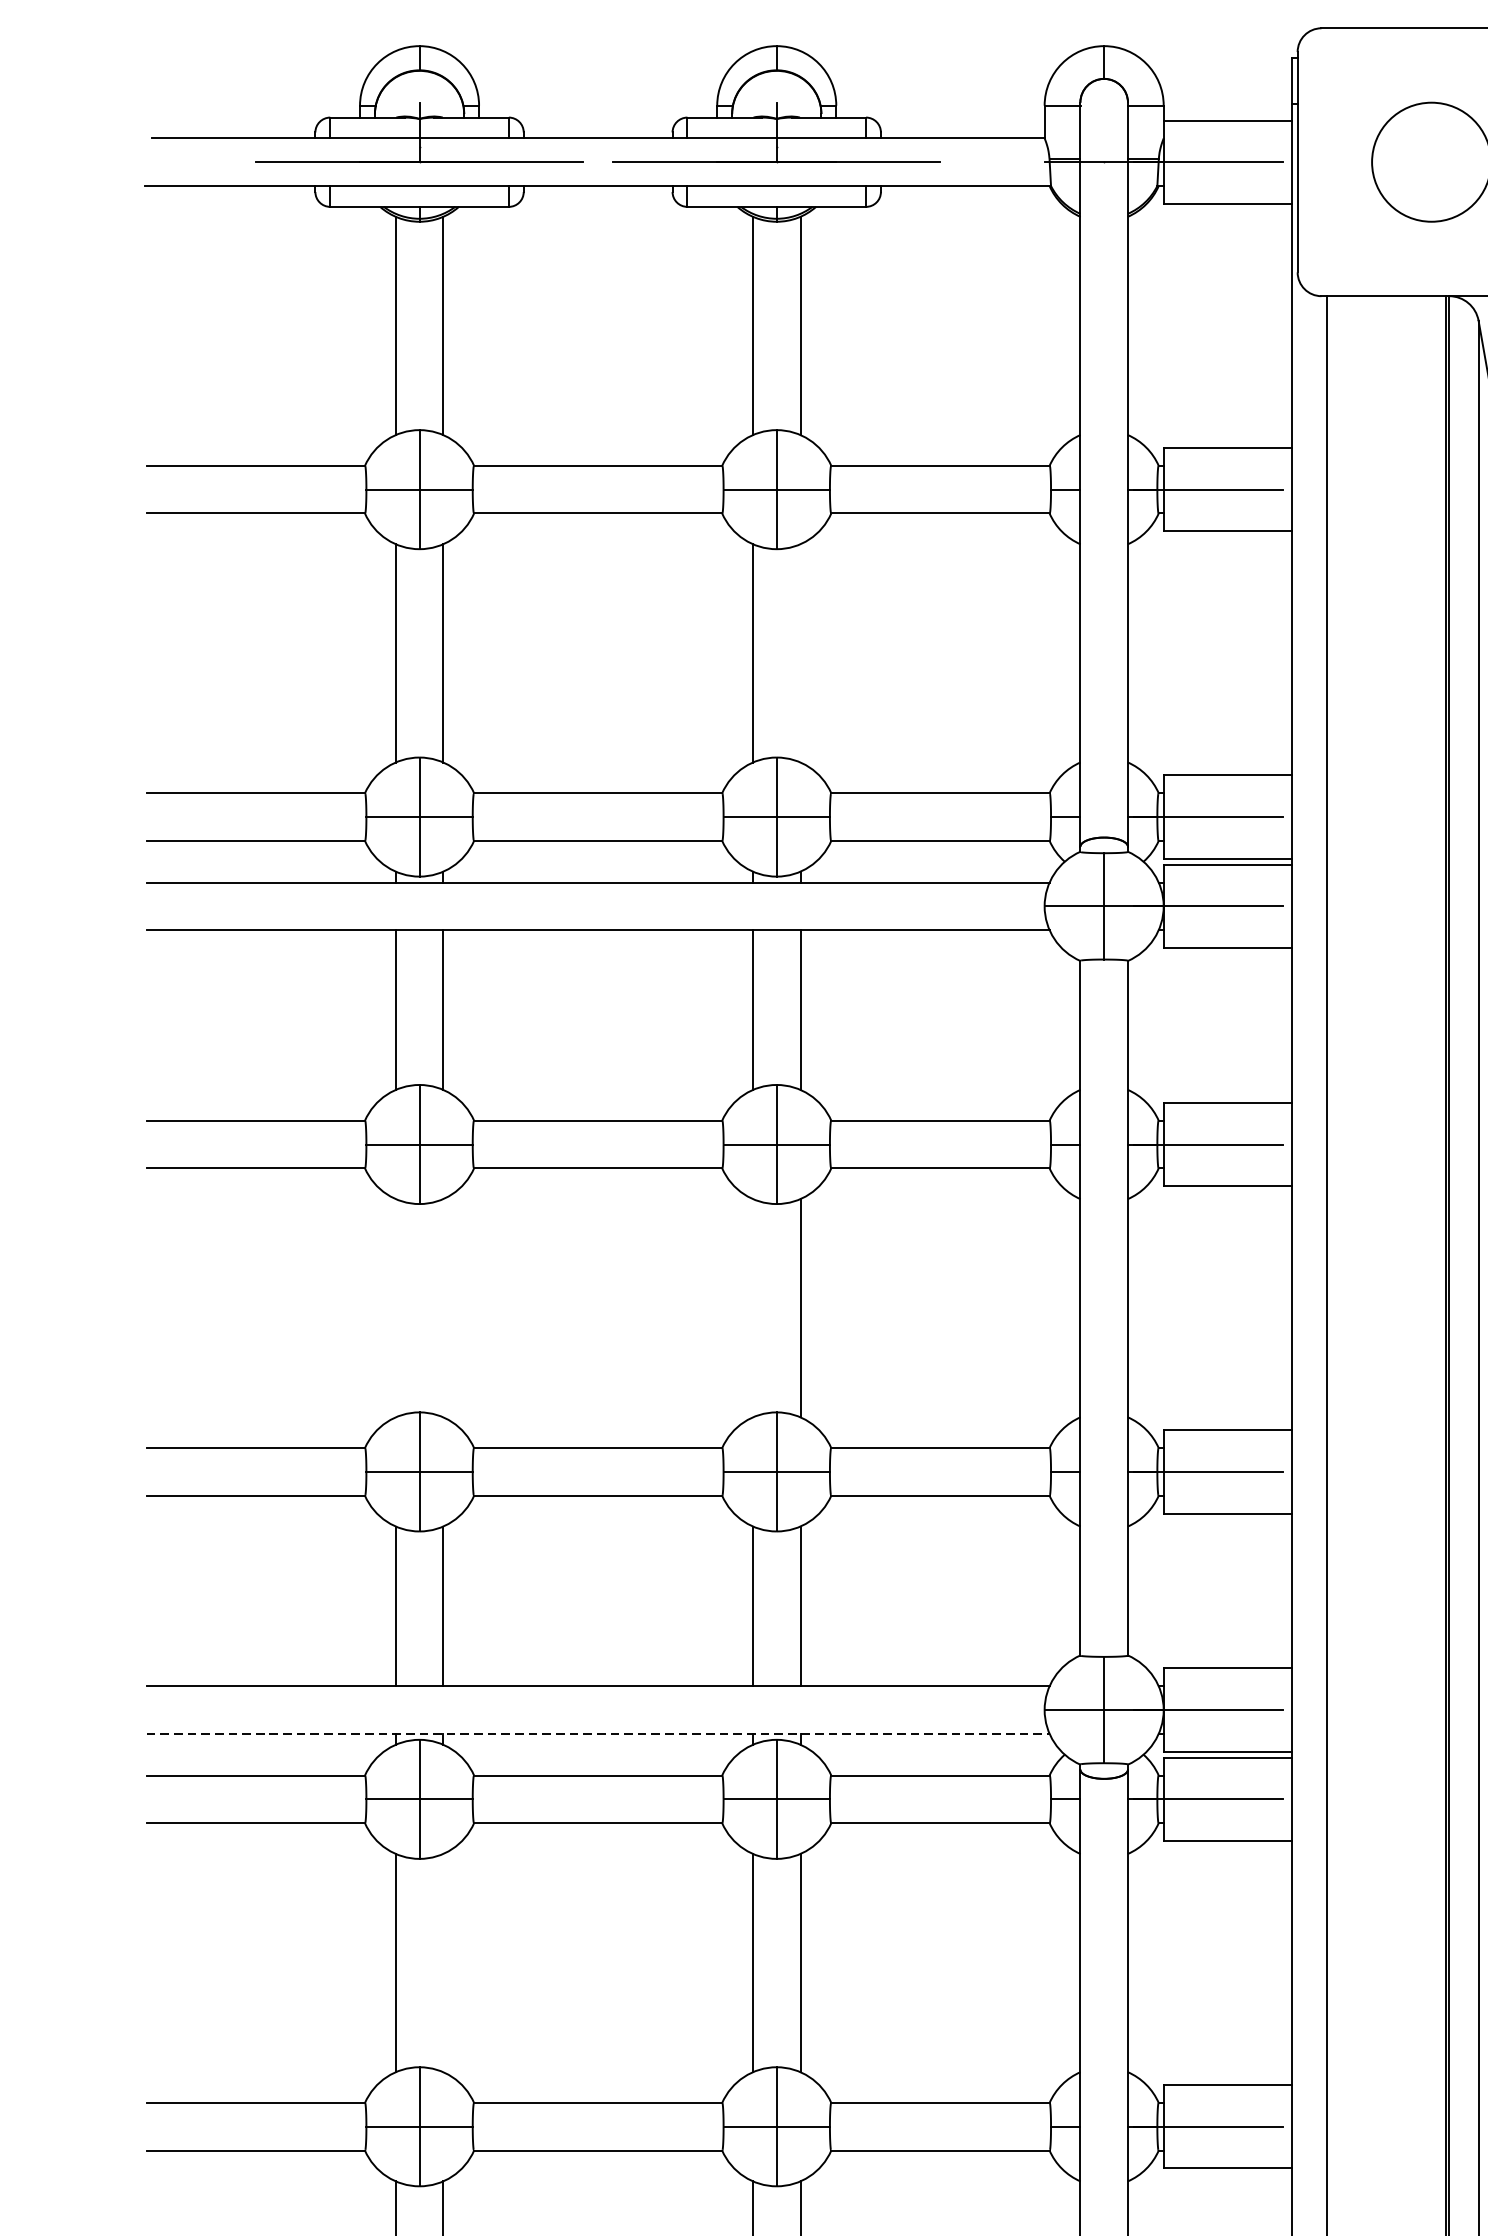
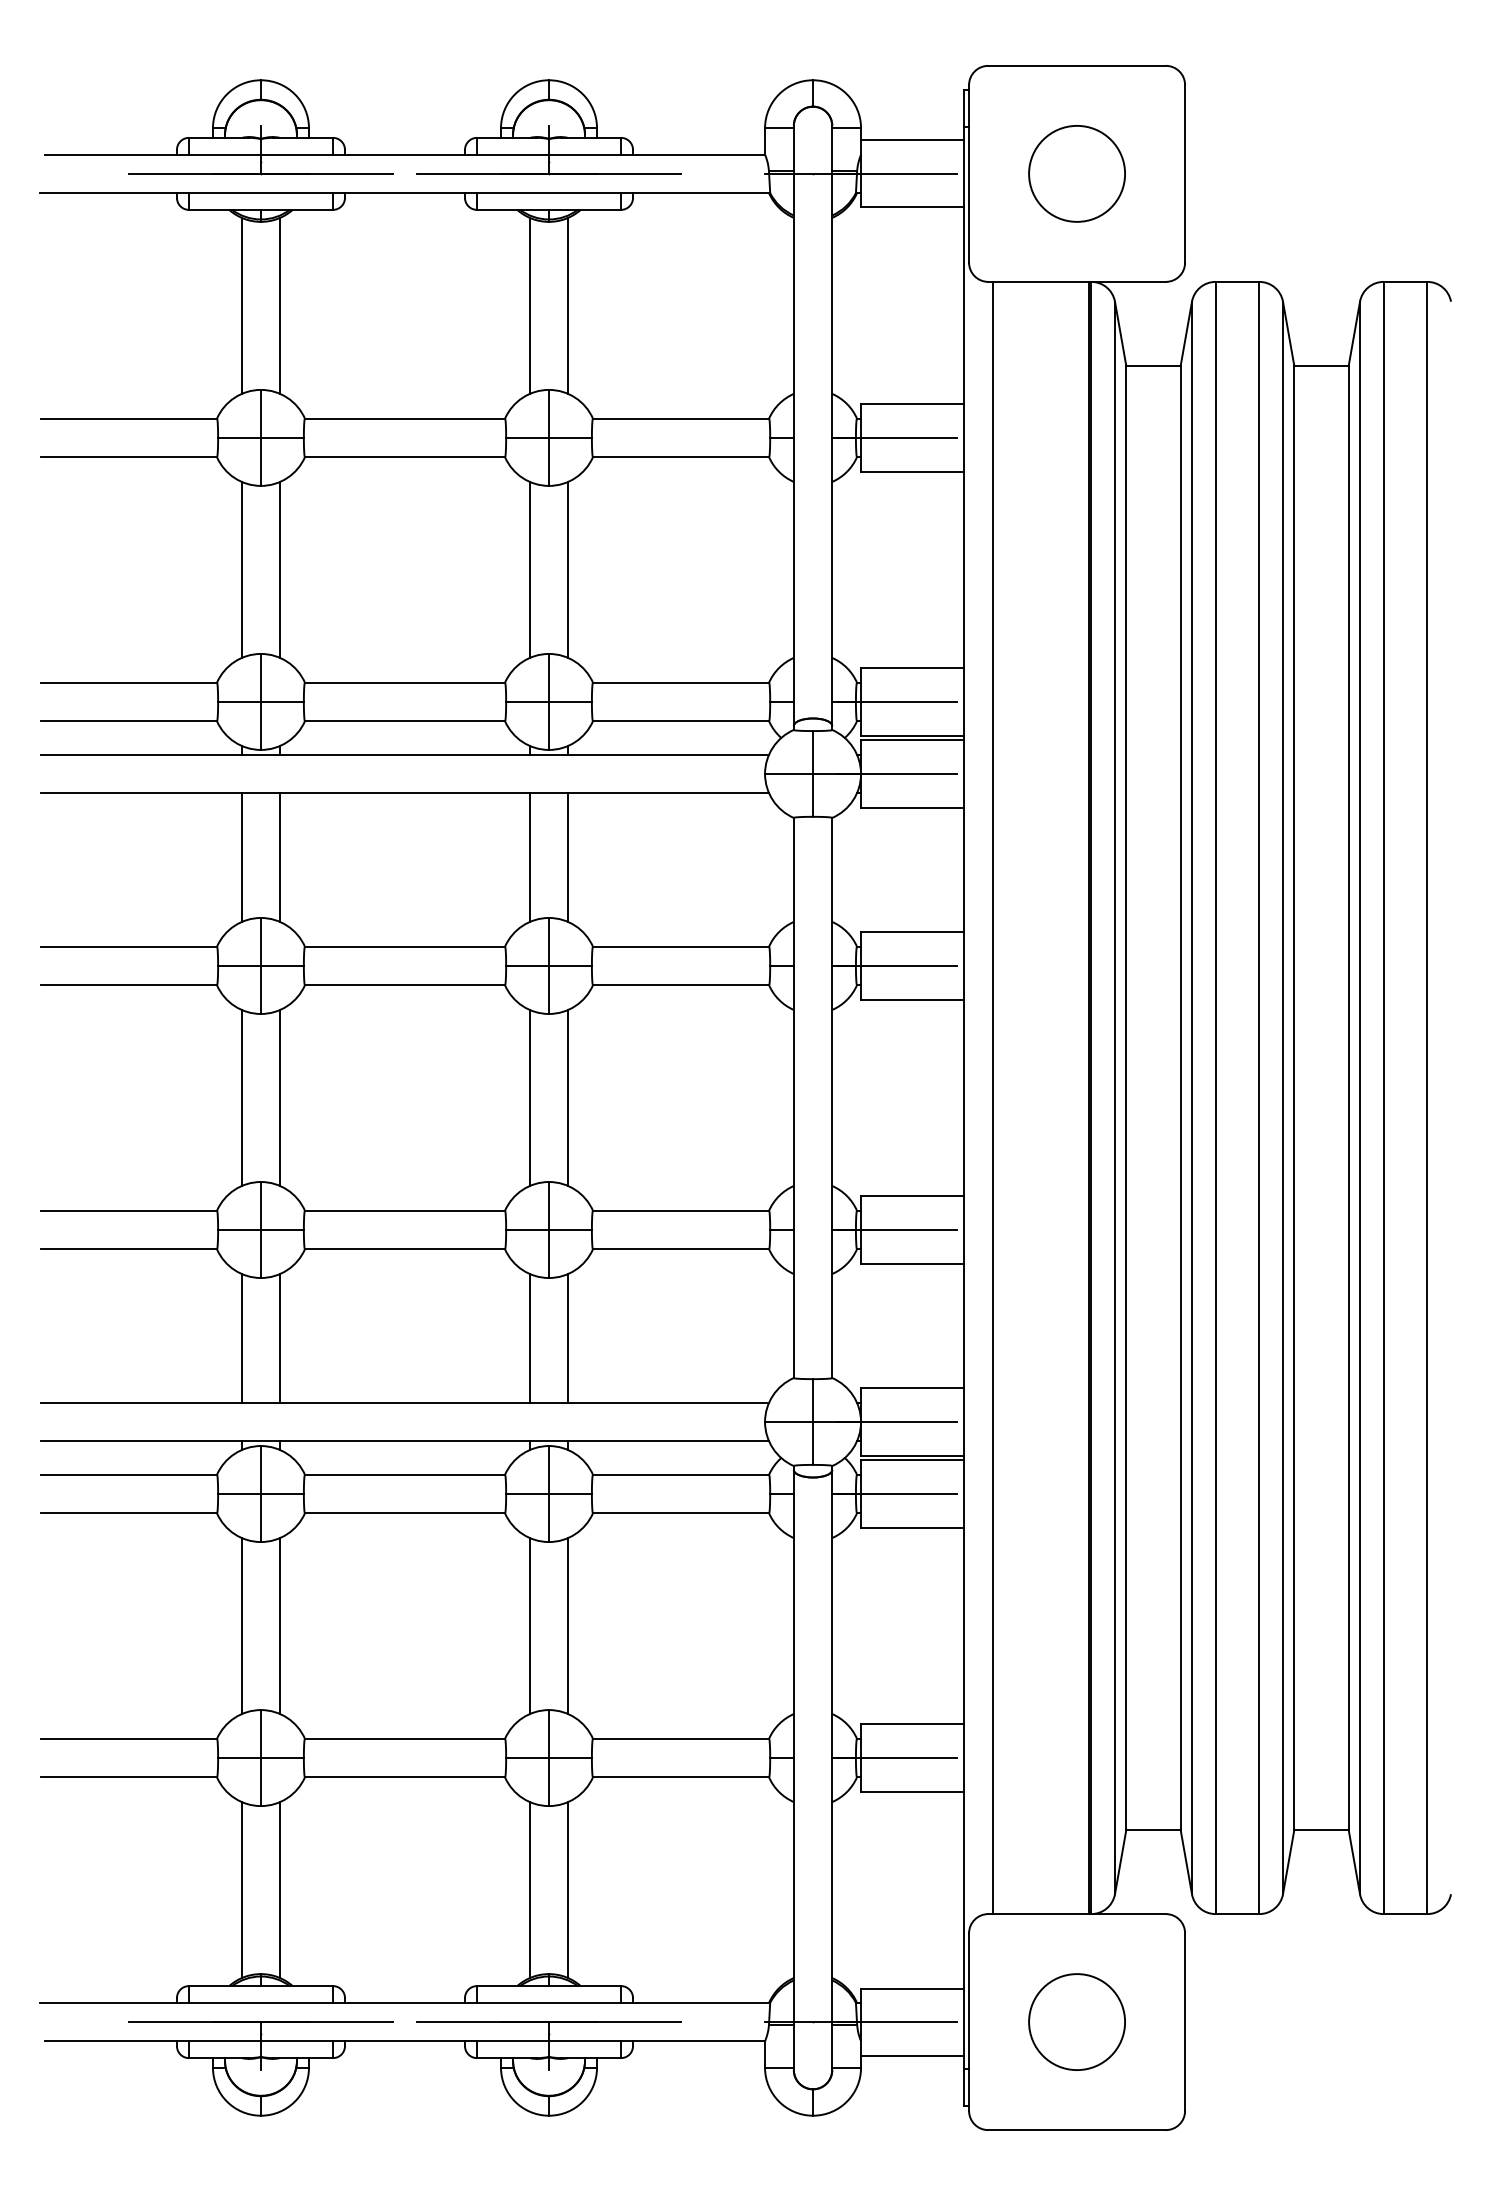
line: (800, 652) -> (568, 569), added
line: (395, 1307) -> (241, 1097), added
line: (443, 1307) -> (280, 1097), added
line: (752, 1307) -> (529, 1097), added
line: (598, 1734) -> (405, 1441), dashed -> solid
line: (443, 1963) -> (280, 1626), added

